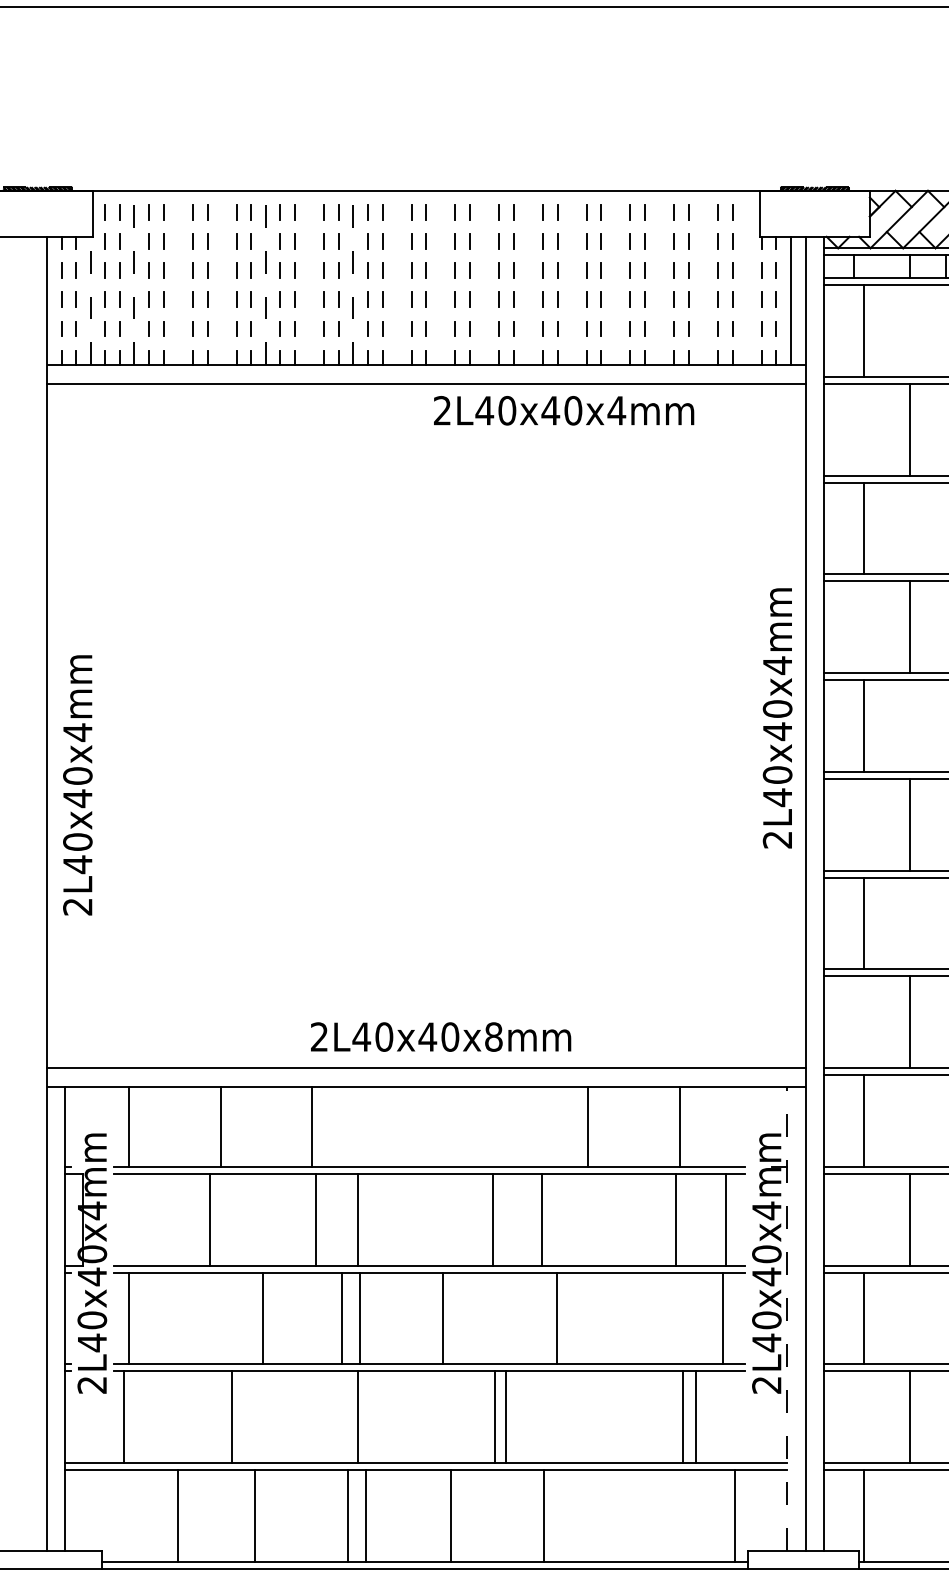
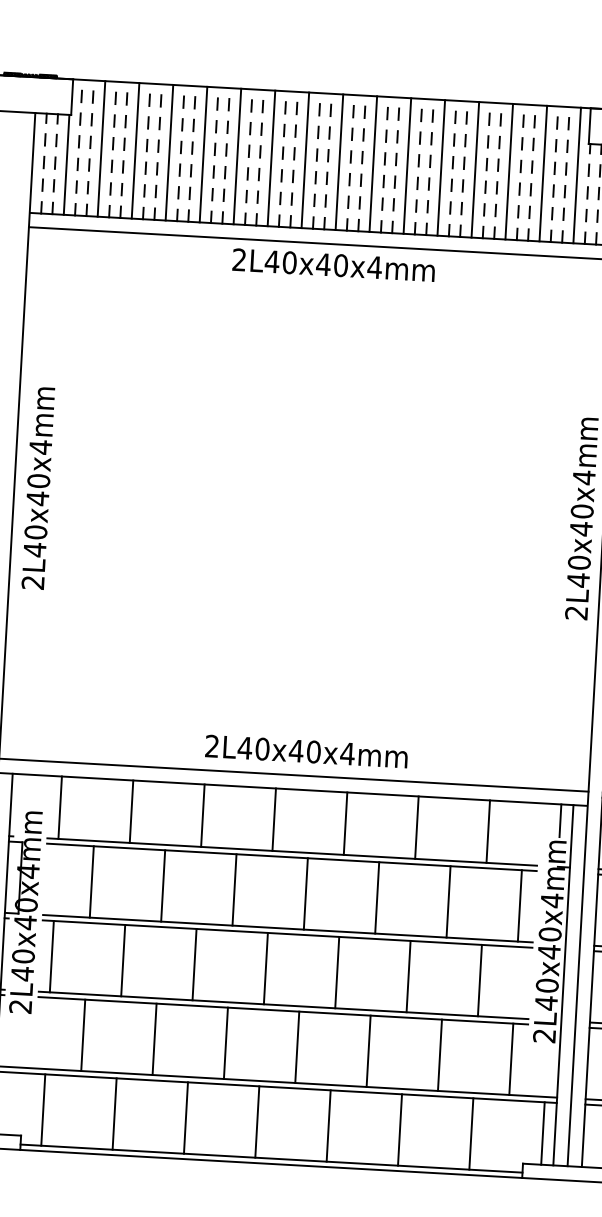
line: (134, 277) -> (101, 148), dashed -> solid
line: (178, 277) -> (135, 150), added
line: (221, 277) -> (169, 152), added
line: (265, 277) -> (203, 154), dashed -> solid
line: (309, 277) -> (237, 156), added
line: (353, 277) -> (271, 157), dashed -> solid
line: (396, 277) -> (305, 159), added
line: (440, 277) -> (339, 161), added
line: (484, 277) -> (373, 163), added
line: (528, 277) -> (407, 165), added
line: (571, 277) -> (440, 167), added
line: (615, 277) -> (475, 169), added
line: (659, 277) -> (509, 171), added
line: (703, 277) -> (543, 173), added
line: (747, 277) -> (577, 175), added
line: (90, 300) -> (66, 164), dashed -> solid
text: (564, 410) -> (334, 265), moved
text: (77, 785) -> (38, 488), moved
text: (493, 1036) -> (347, 753), 2L40x40x8mm -> 2L40x40x4mm
line: (771, 1107) -> (560, 820), added
line: (404, 1126) -> (274, 819), added
line: (496, 1126) -> (345, 823), added
line: (209, 1219) -> (91, 881), moved
line: (315, 1219) -> (163, 885), moved
line: (493, 1219) -> (306, 893), moved
line: (676, 1219) -> (448, 901), moved
line: (262, 1318) -> (123, 960), moved
line: (342, 1318) -> (194, 964), moved
line: (360, 1318) -> (266, 968), moved
line: (443, 1318) -> (337, 972), moved
line: (557, 1318) -> (408, 976), moved
line: (722, 1318) -> (479, 980), moved
line: (787, 1318) -> (563, 985), dashed -> solid
line: (123, 1417) -> (83, 1035), moved
line: (231, 1417) -> (154, 1039), moved
line: (495, 1417) -> (368, 1051), moved
line: (506, 1417) -> (297, 1047), moved
line: (683, 1417) -> (440, 1055), moved
line: (695, 1417) -> (511, 1059), moved
line: (771, 1510) -> (542, 1133), added
line: (177, 1516) -> (43, 1110), moved
line: (254, 1516) -> (114, 1114), moved
line: (348, 1516) -> (185, 1118), moved
line: (366, 1516) -> (257, 1122), moved
line: (451, 1516) -> (328, 1126), moved
line: (544, 1516) -> (400, 1130), moved
line: (734, 1516) -> (471, 1134), moved

